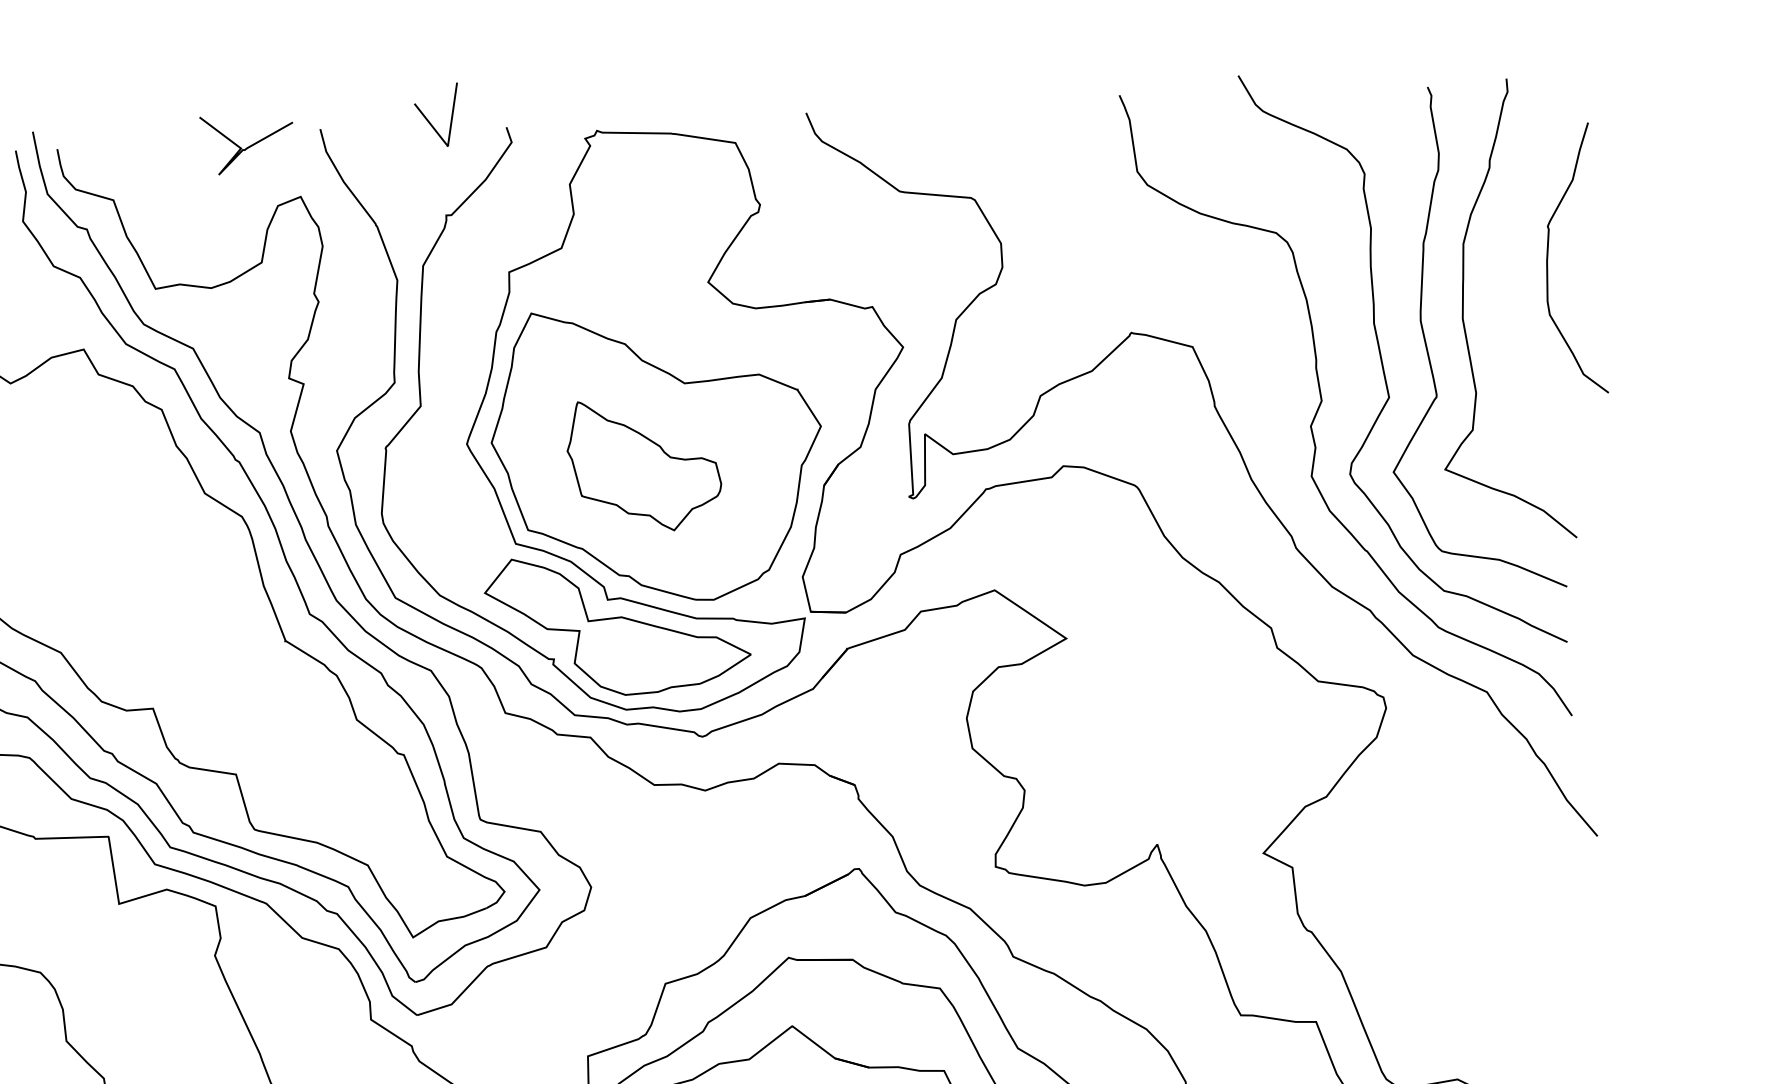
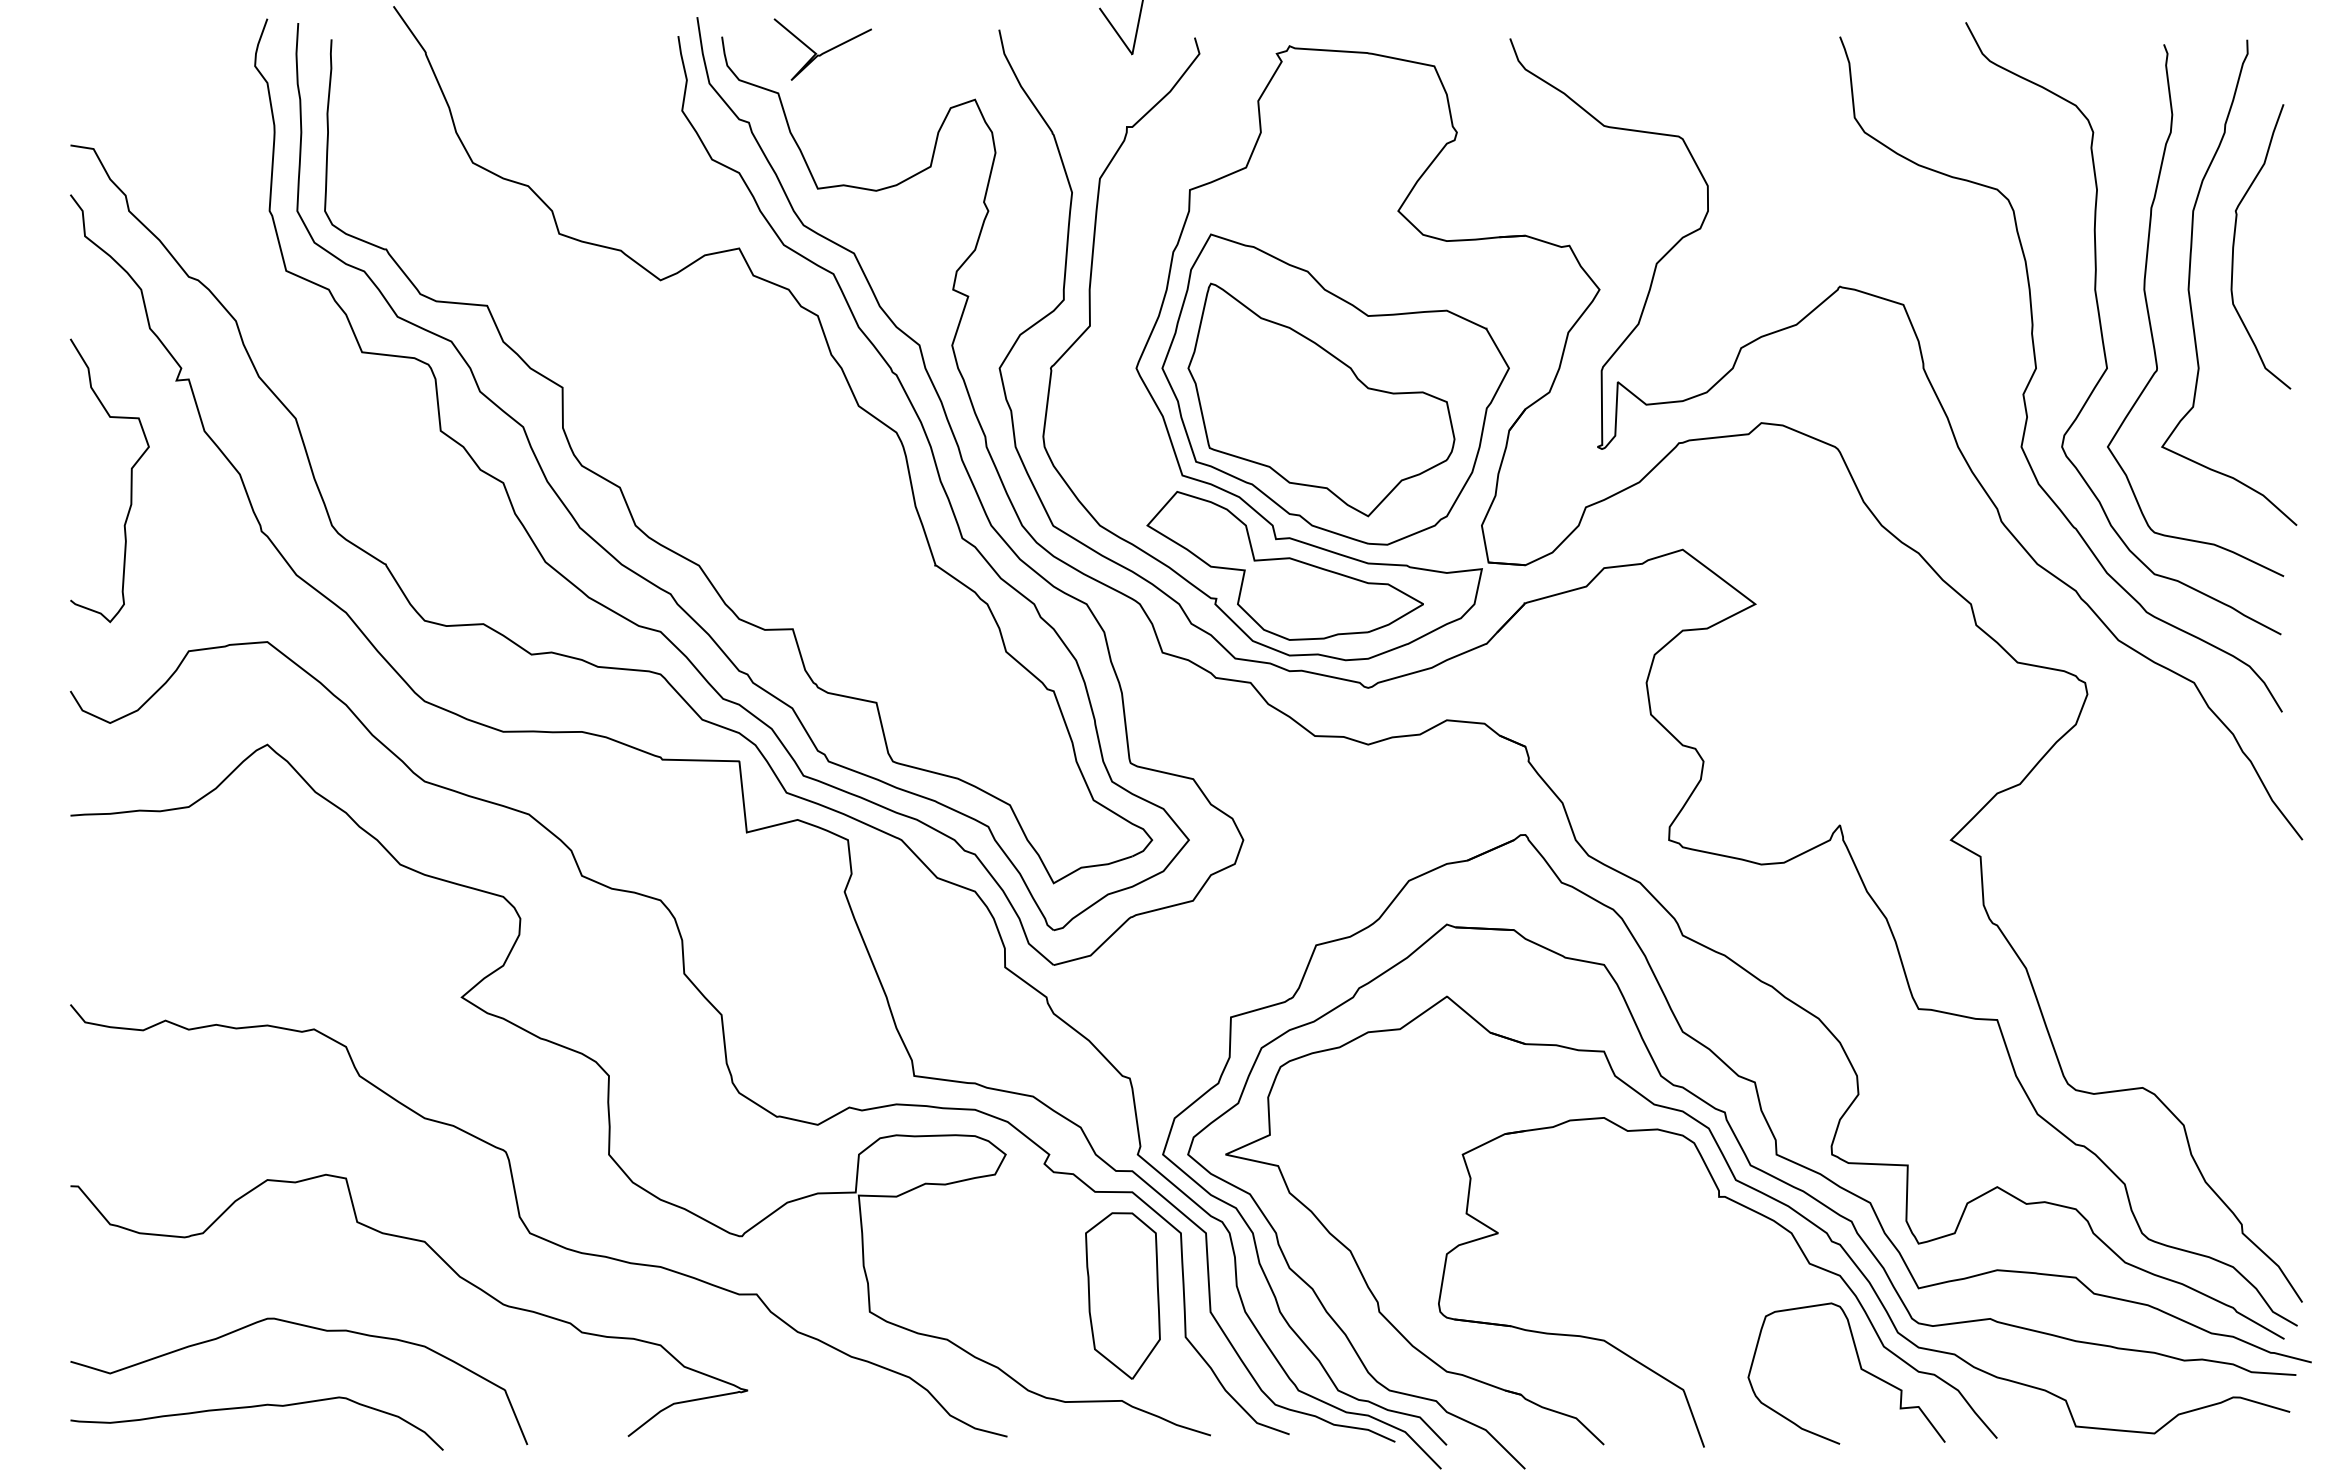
curve: (249, 145) -> (824, 51), moved
curve: (1548, 260) -> (2234, 246), moved
part: (644, 464) -> (1321, 399), size x1.67

